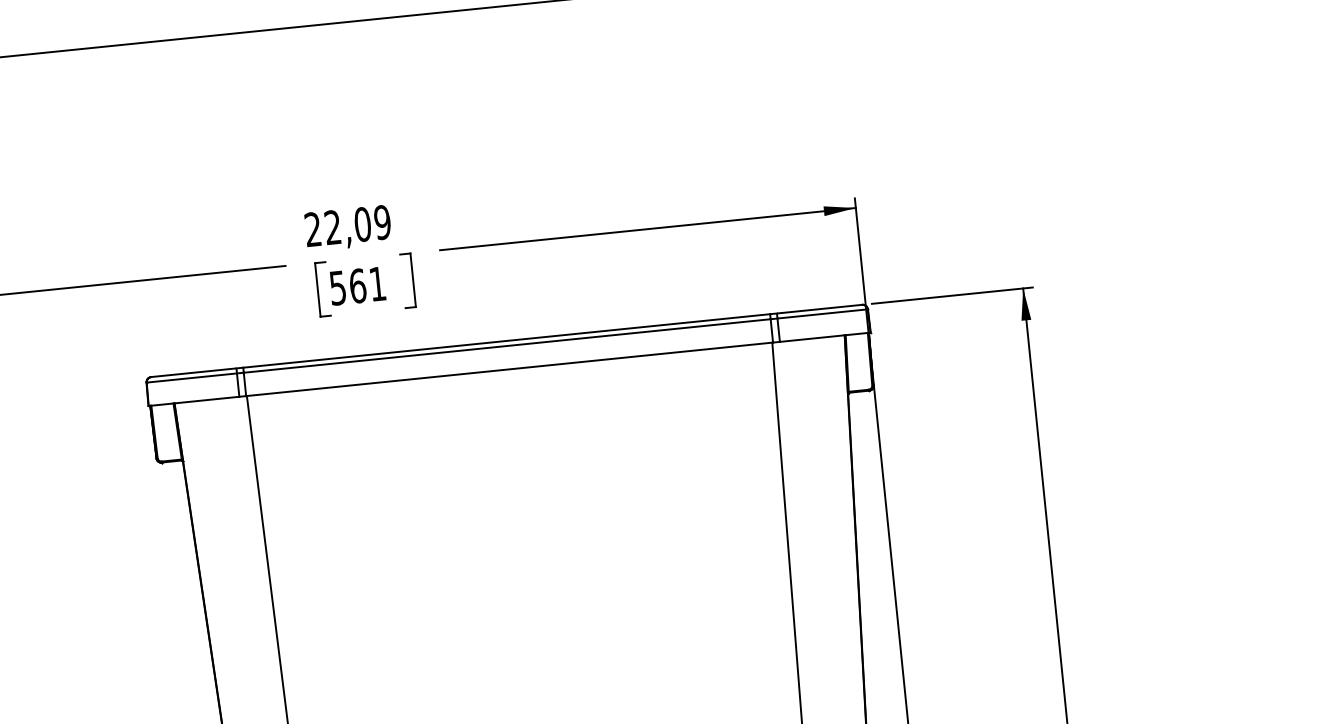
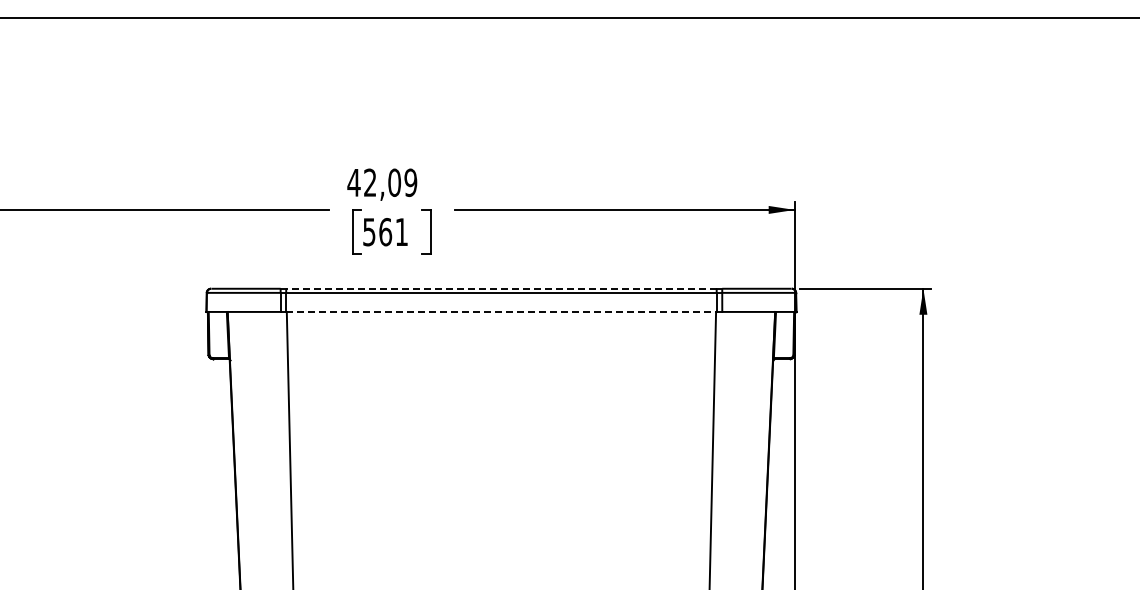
text: (312, 229) -> (353, 182), 22,09 -> 42,09
line: (505, 340) -> (500, 288), solid -> dashed
line: (509, 368) -> (501, 311), solid -> dashed

